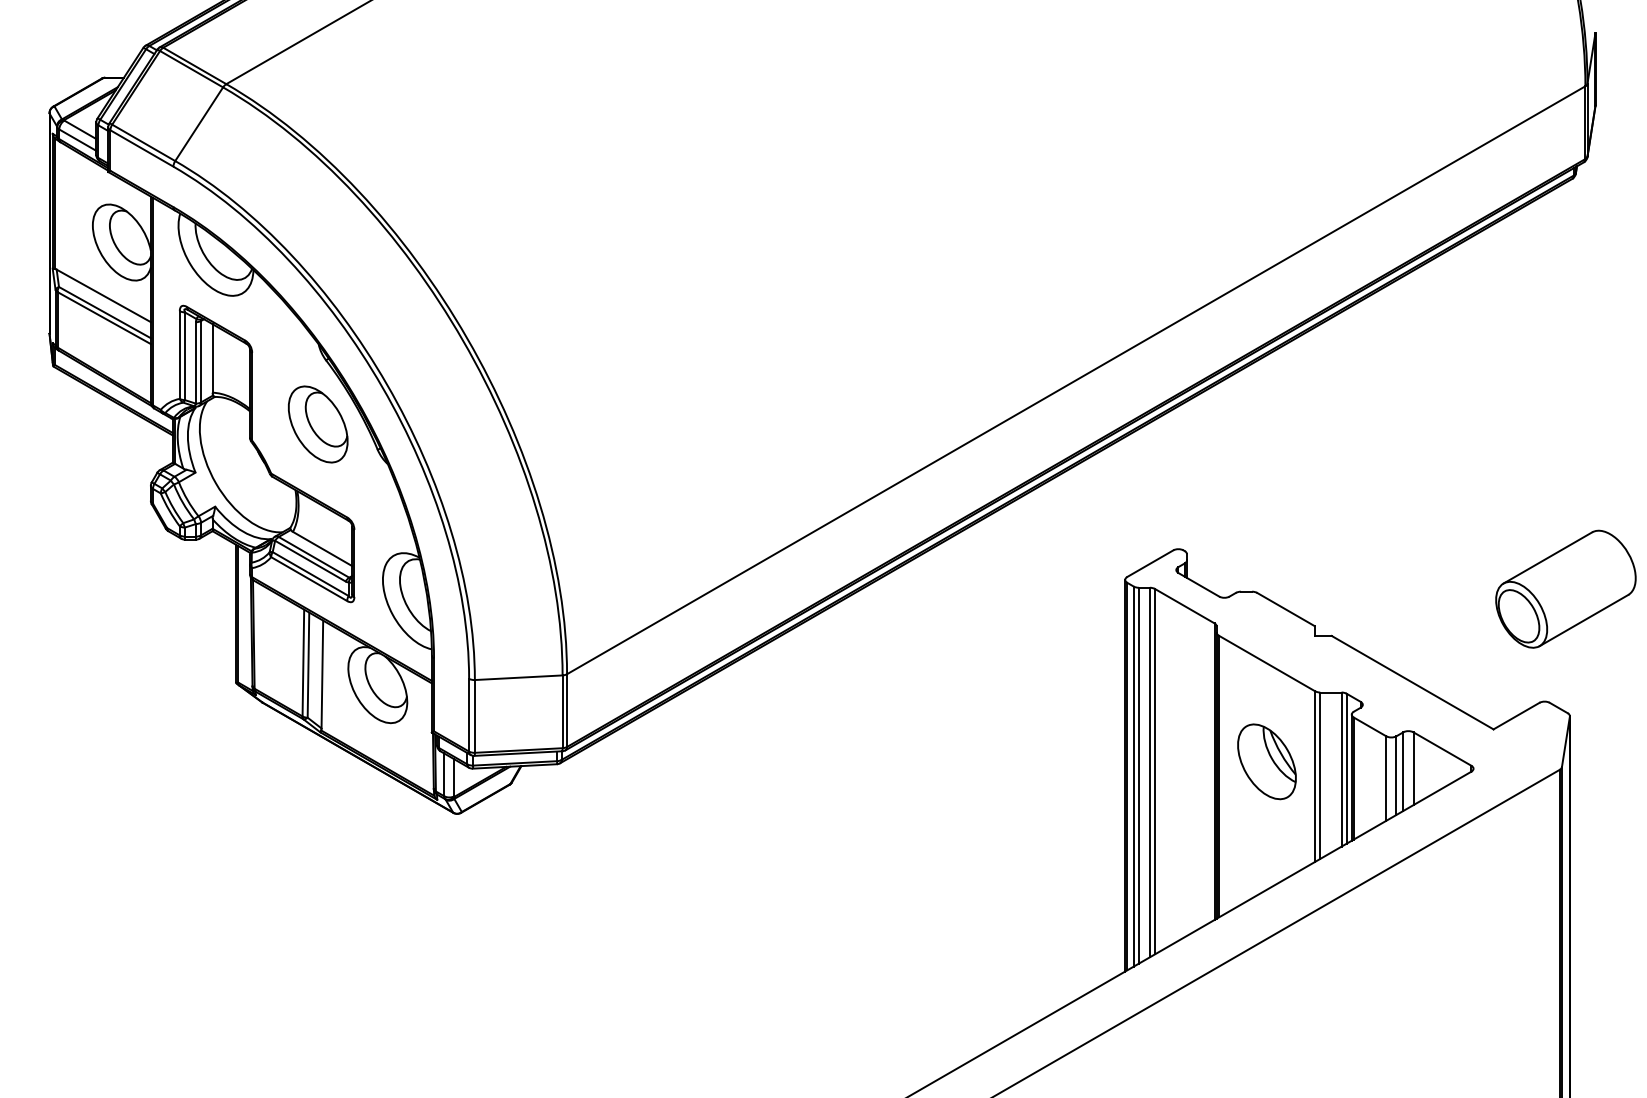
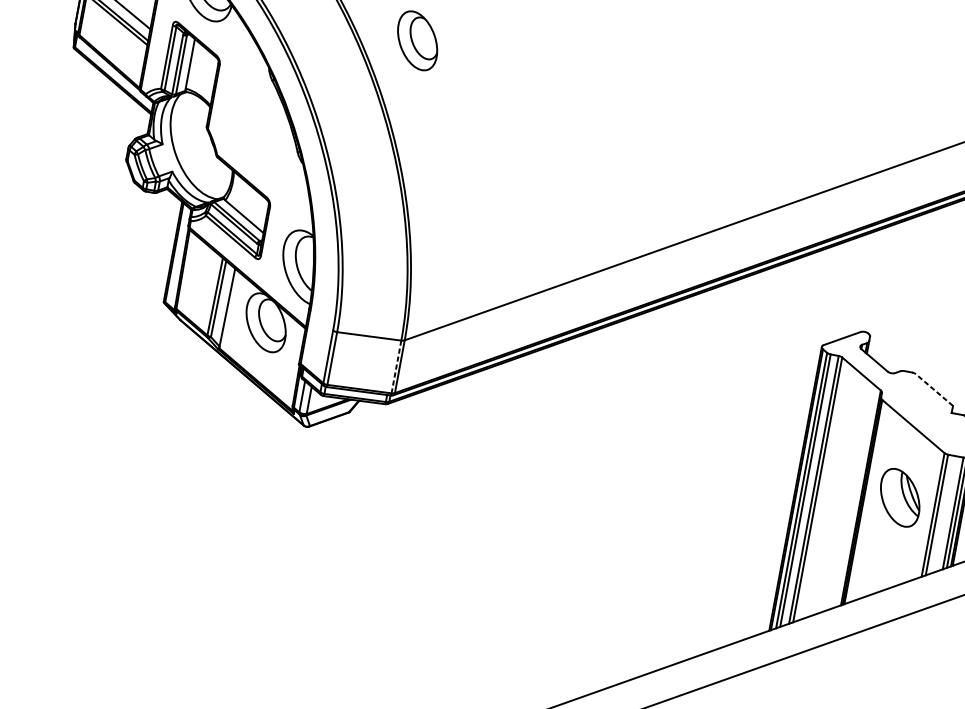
part: (318, 424) -> (417, 40), moved
line: (1285, 609) -> (934, 389), solid -> dashed
line: (562, 712) -> (396, 367), solid -> dashed

